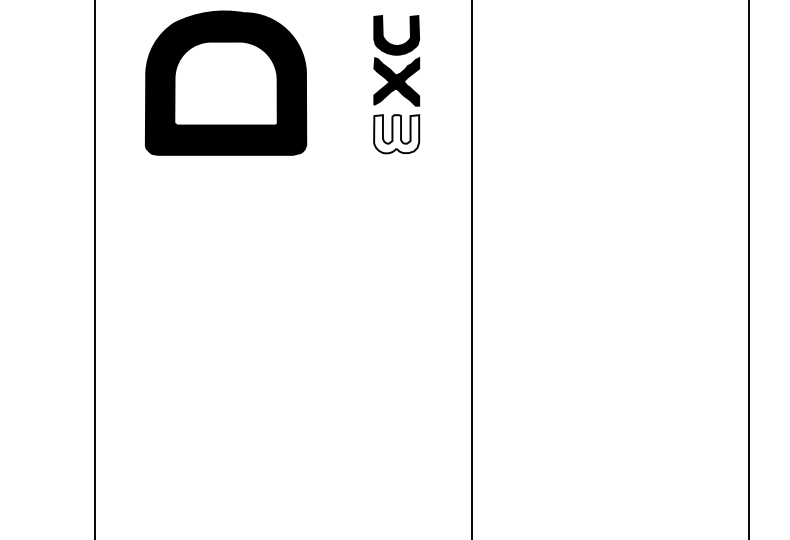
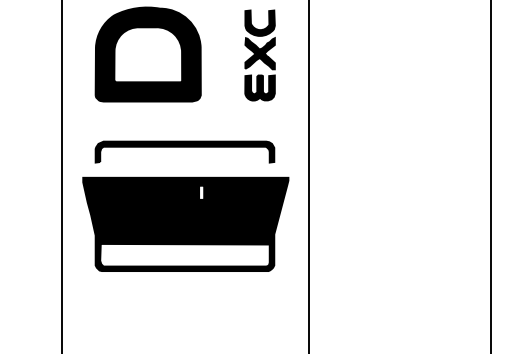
fill: (395, 133) -> (259, 87), added
part: (282, 313) -> (185, 205), added

